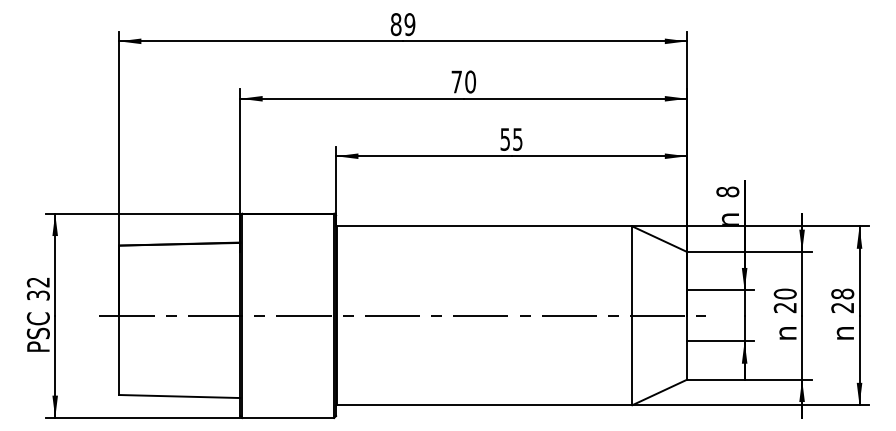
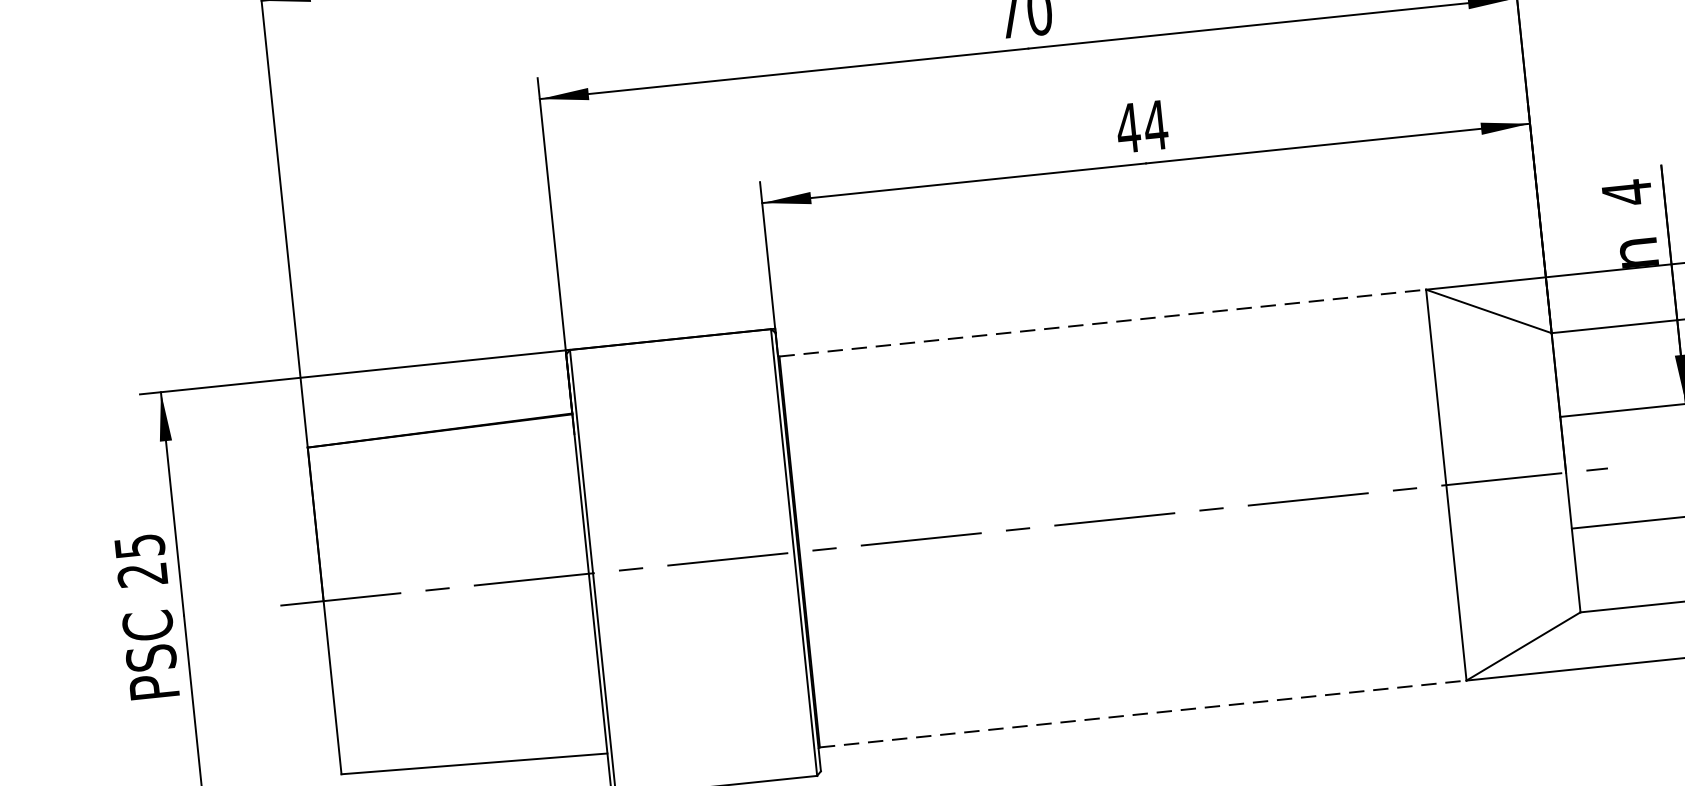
text: (511, 139) -> (1142, 126), 55 -> 44
text: (727, 191) -> (1626, 191), 8 -> 4
line: (484, 226) -> (1102, 323), solid -> dashed
text: (37, 288) -> (139, 559), 32 -> 25
line: (484, 405) -> (1143, 714), solid -> dashed

